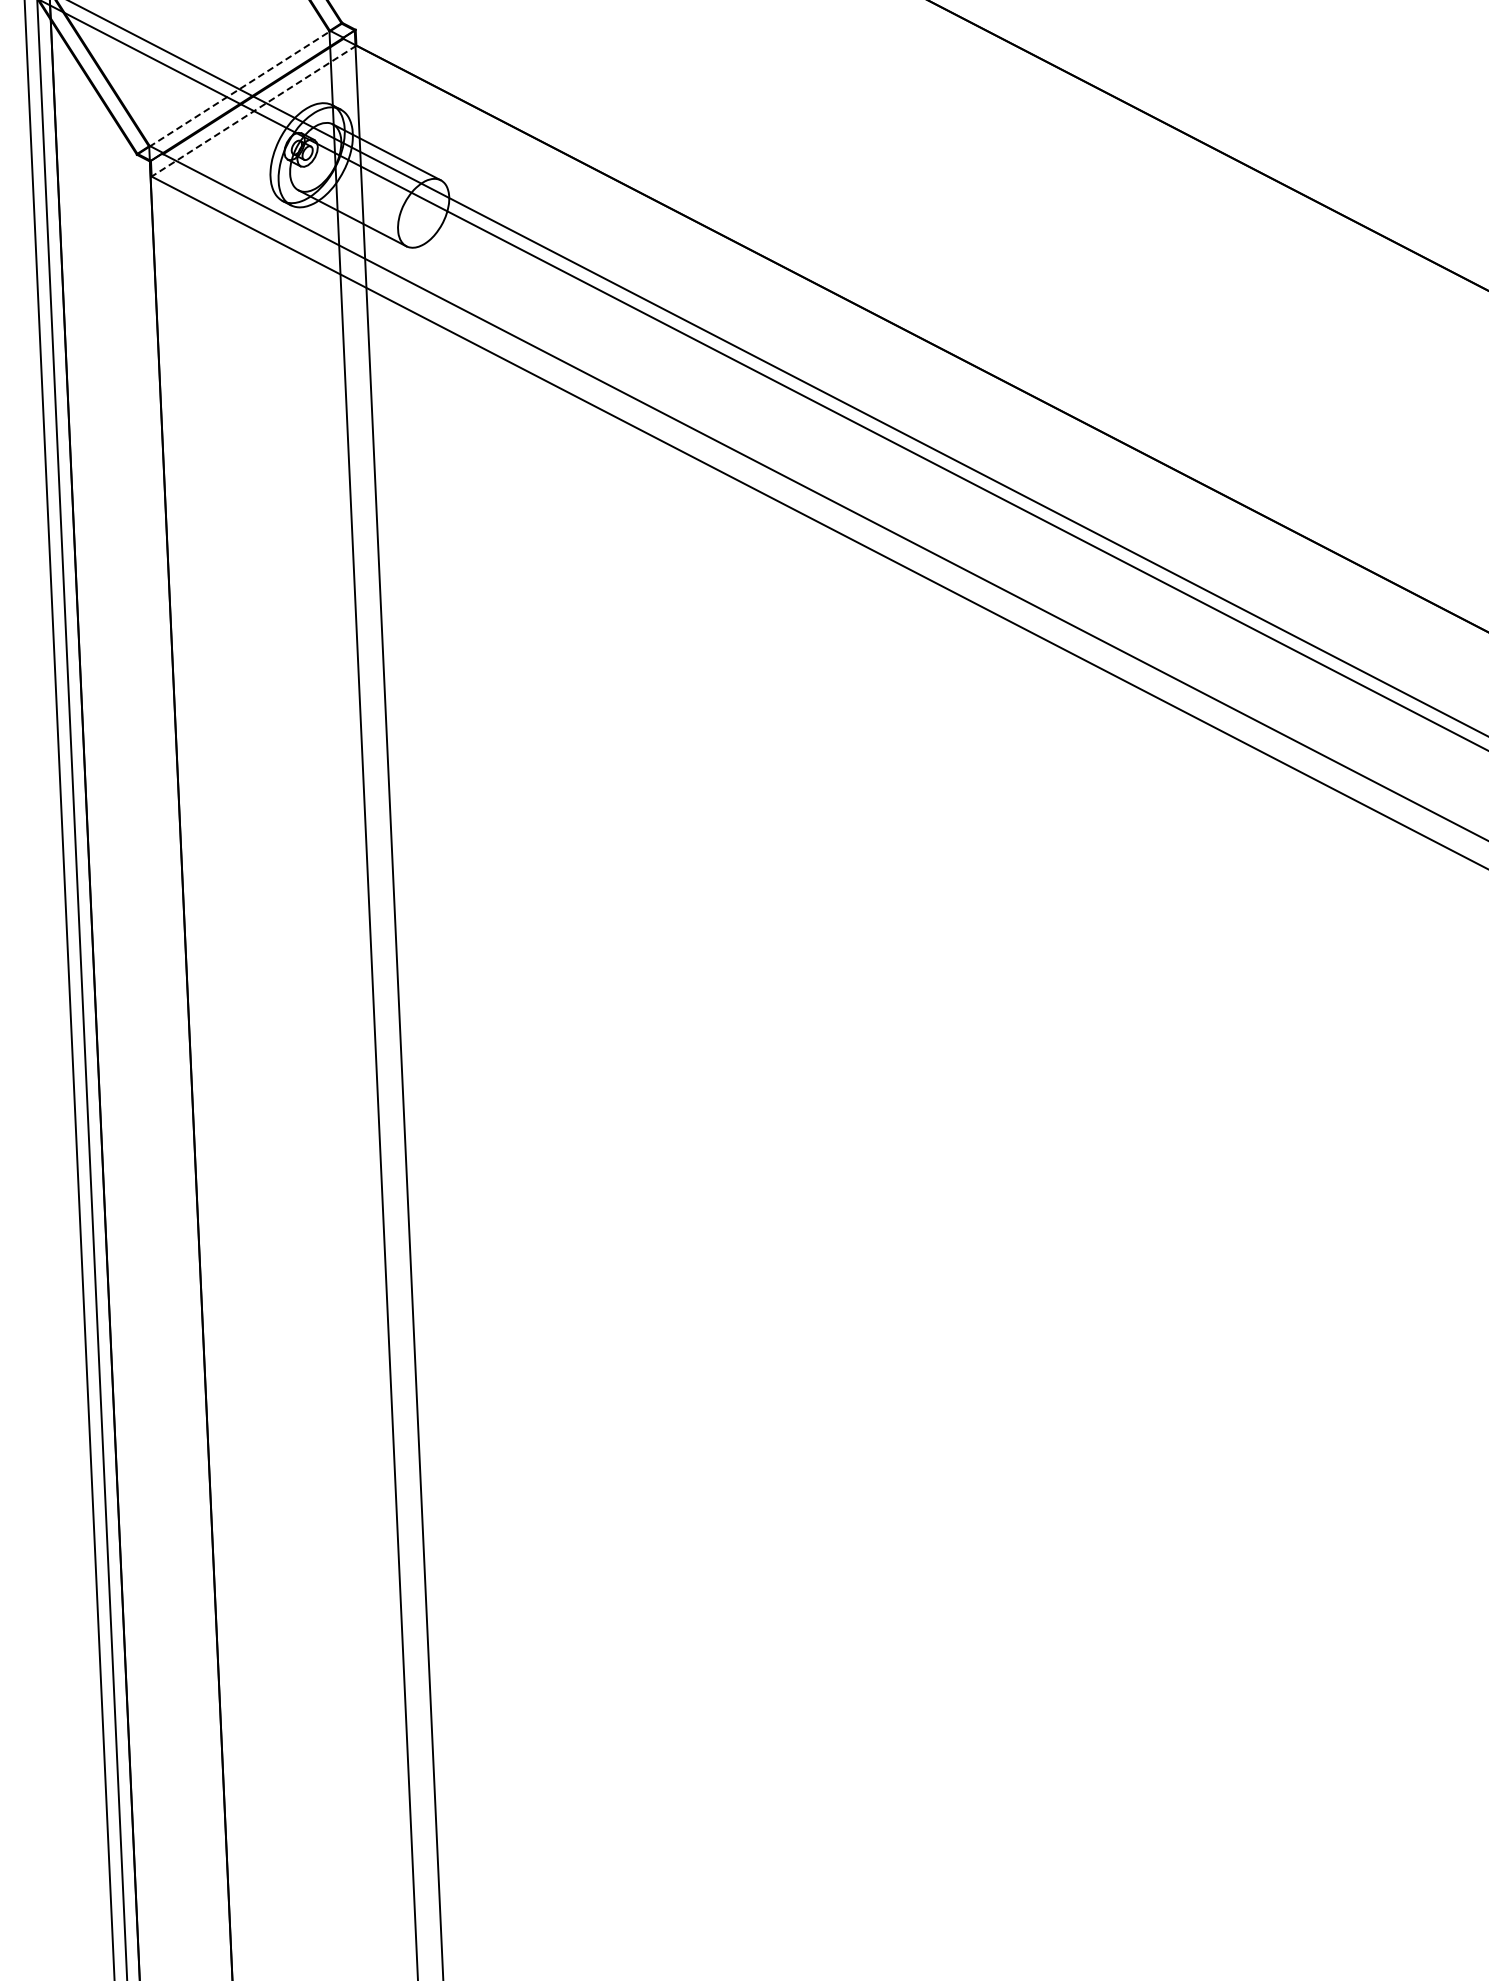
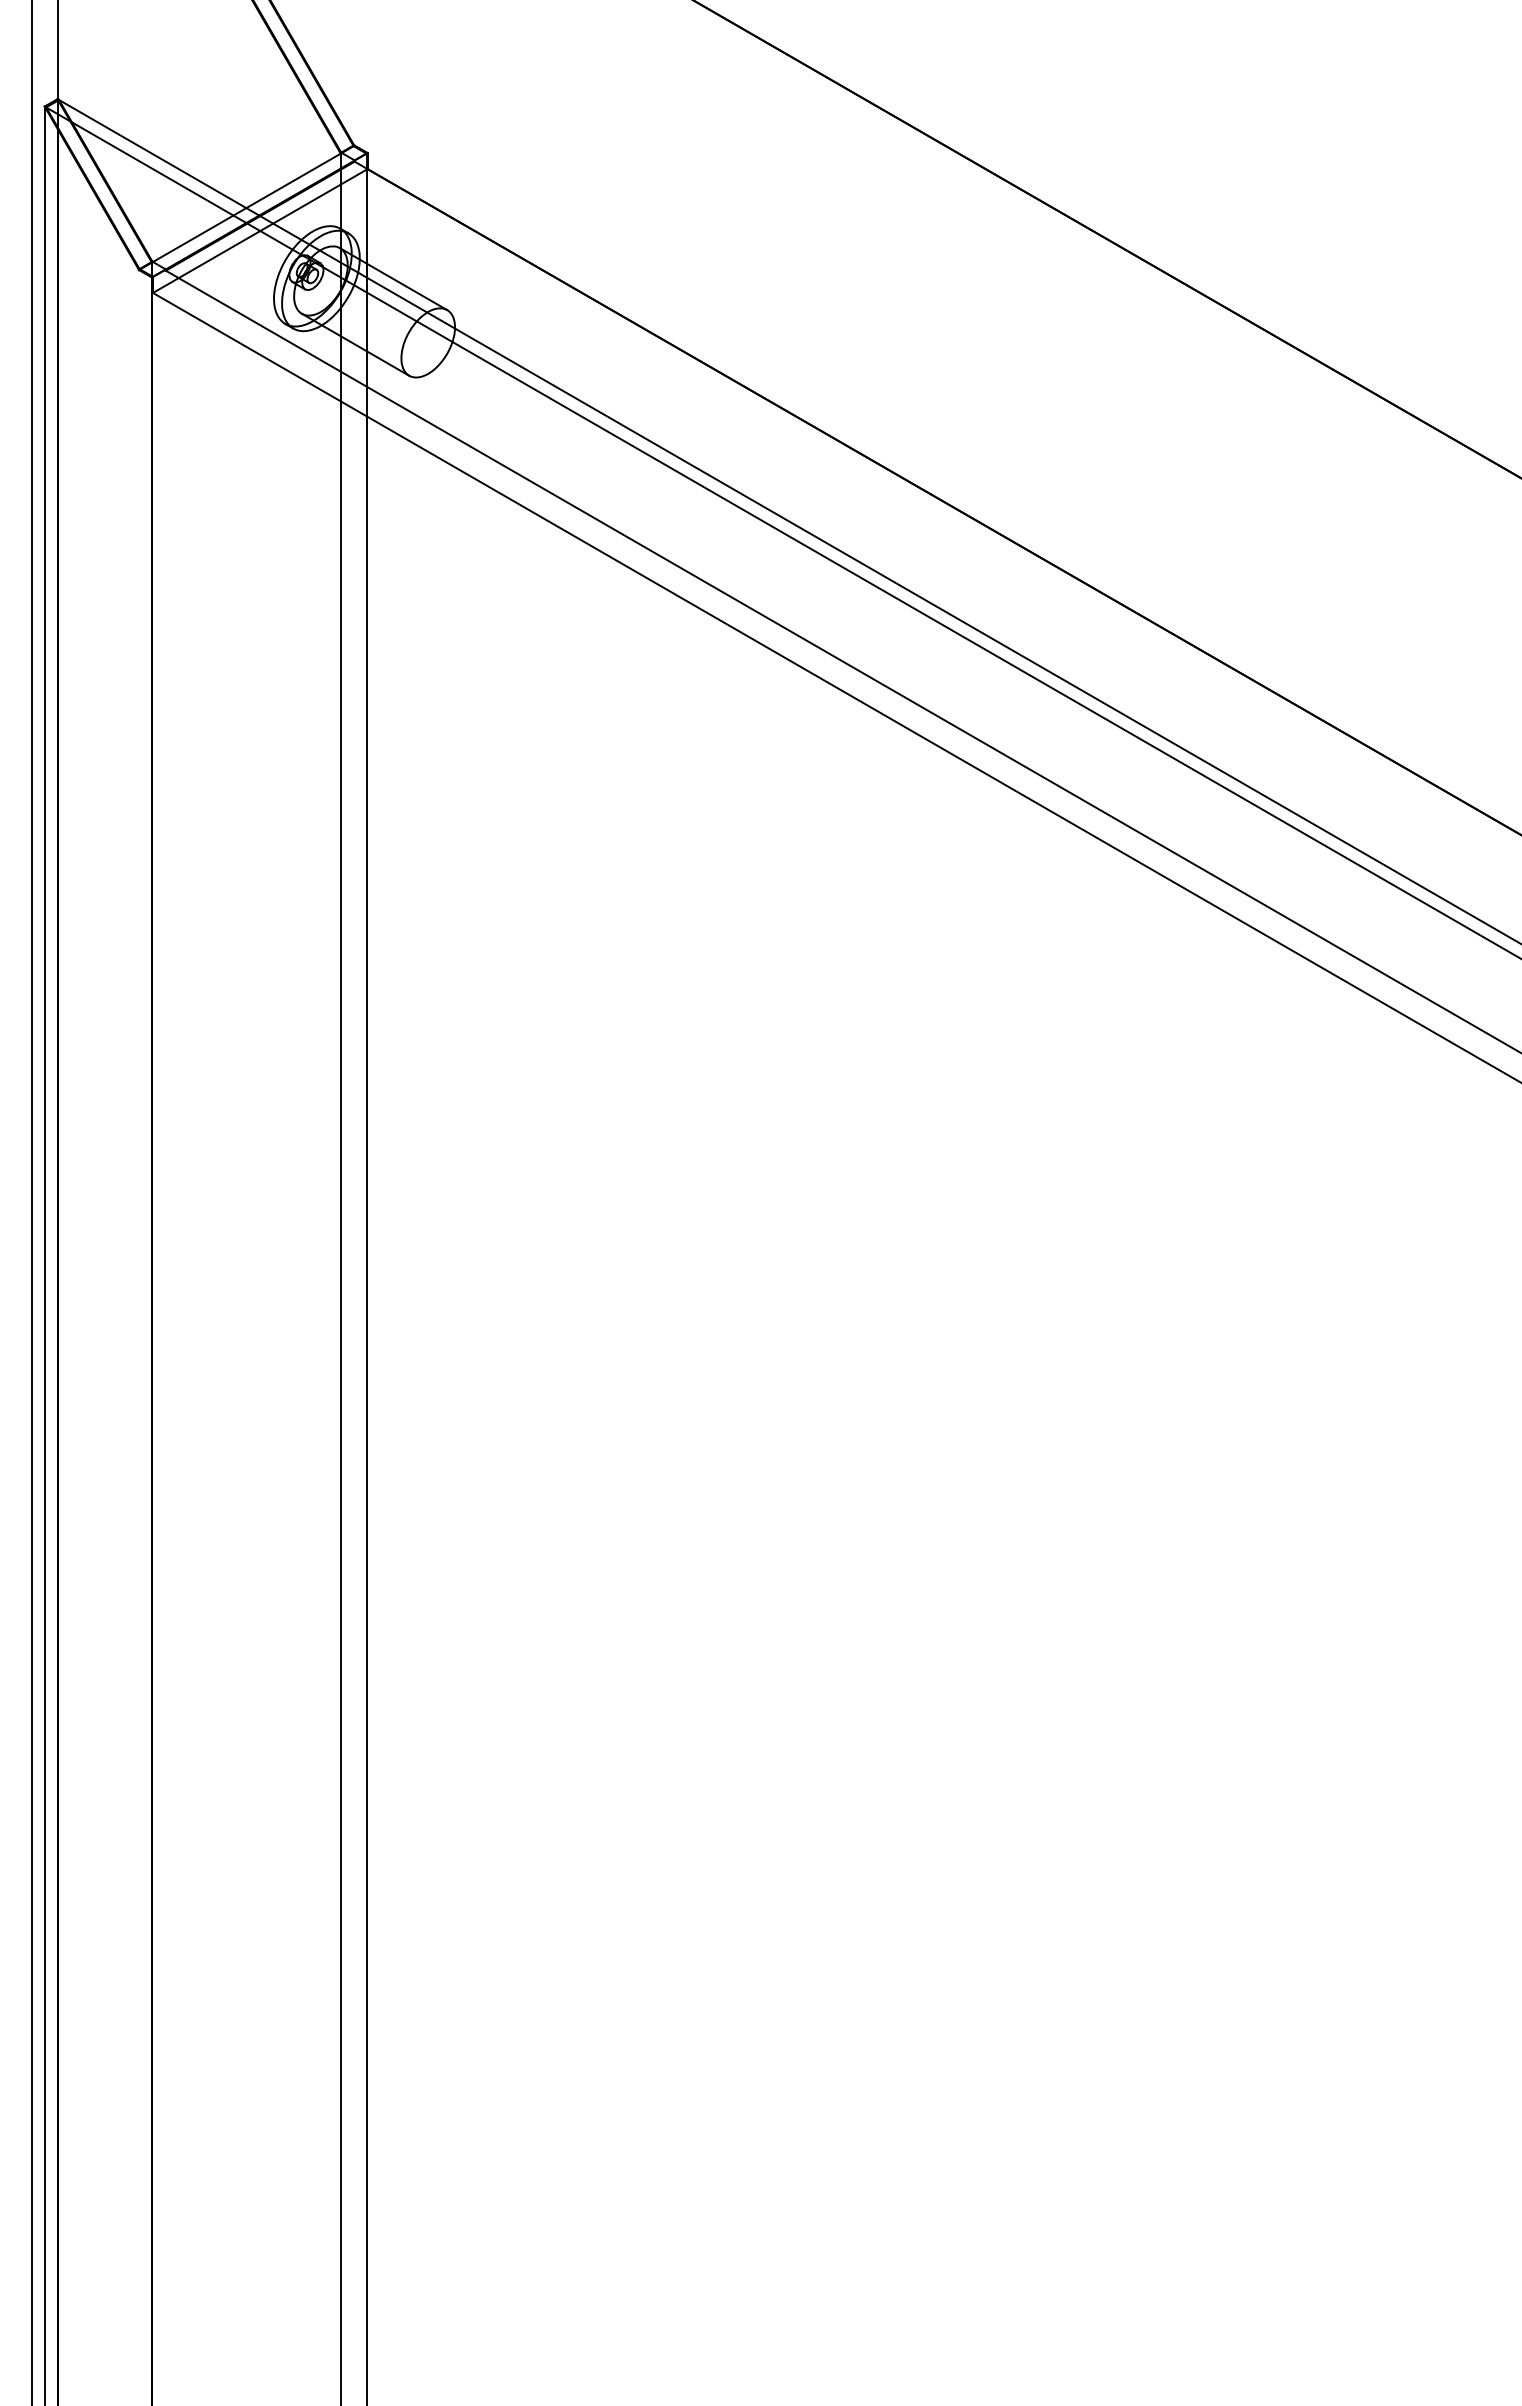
line: (239, 88) -> (246, 207), dashed -> solid
line: (254, 111) -> (260, 231), dashed -> solid

